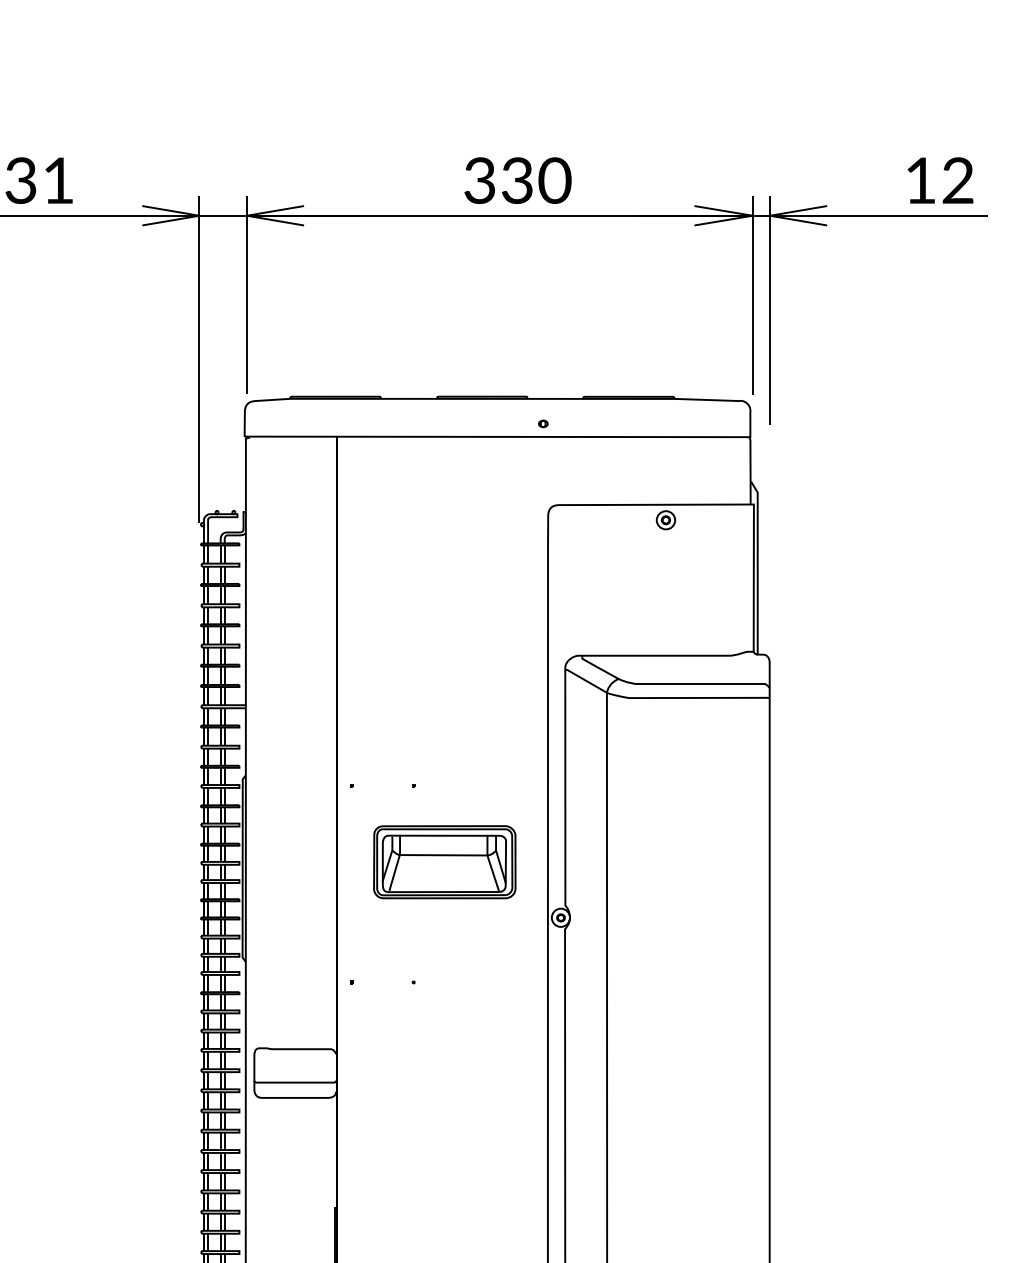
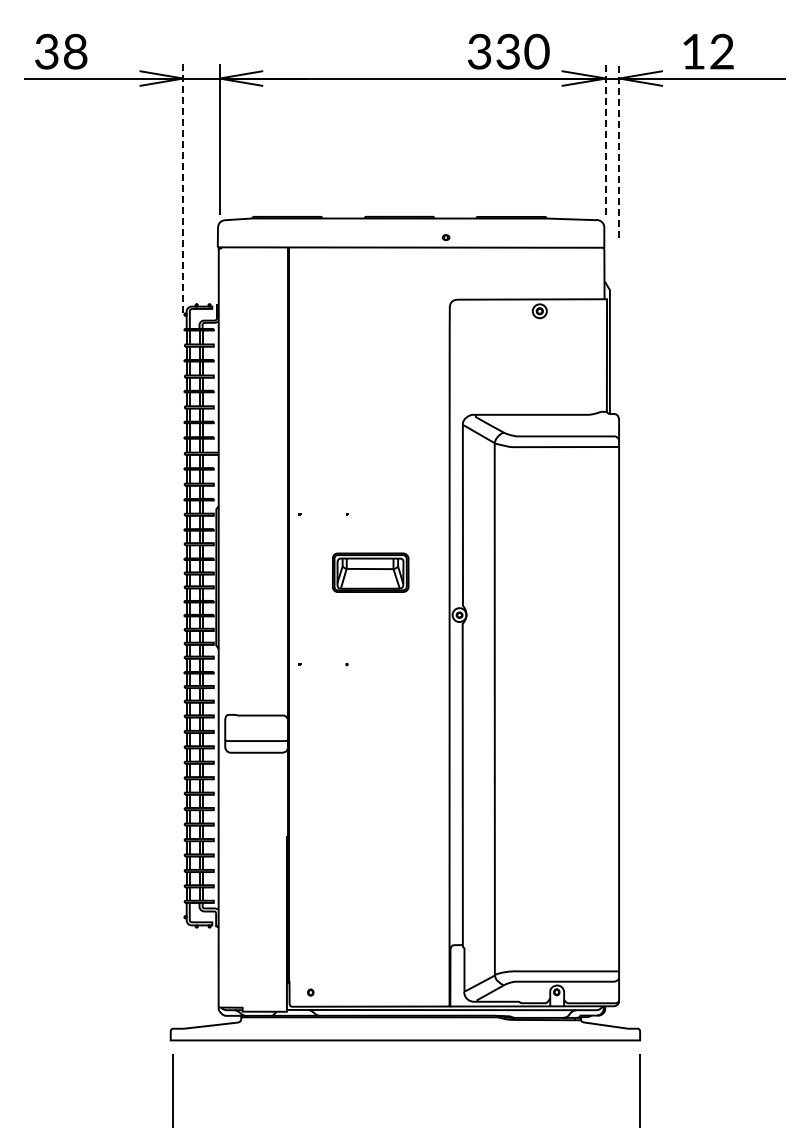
text: (58, 180) -> (75, 51), 1 -> 8
text: (517, 180) -> (508, 51), moved
text: (940, 180) -> (708, 51), moved
line: (753, 295) -> (606, 139), solid -> dashed
line: (770, 309) -> (619, 150), solid -> dashed
line: (199, 359) -> (183, 188), solid -> dashed
part: (444, 862) -> (370, 572), size x0.7

